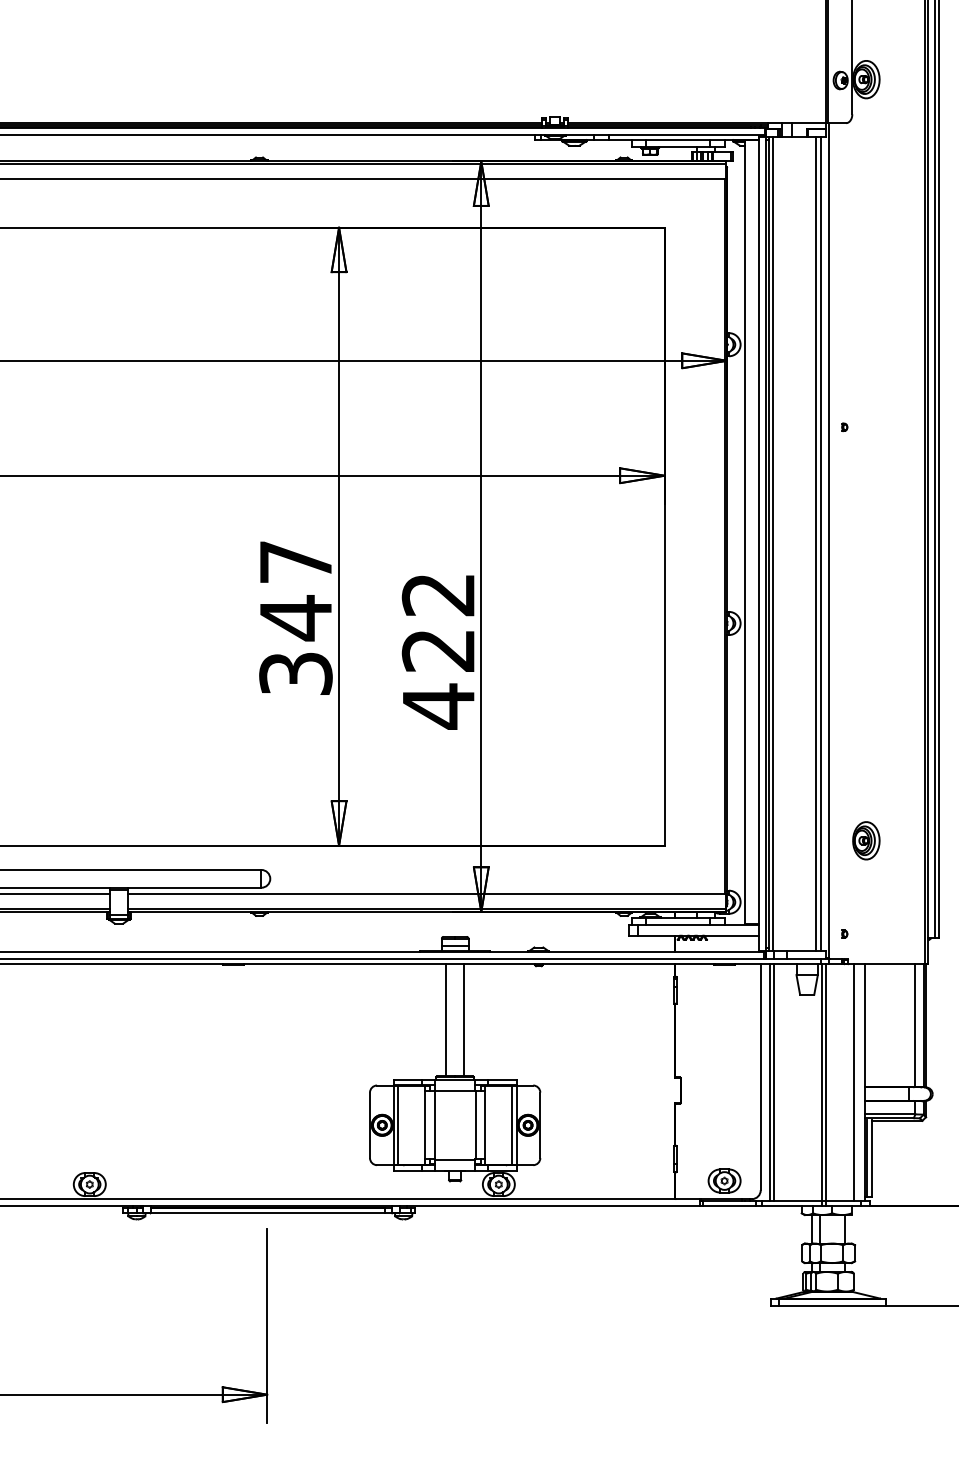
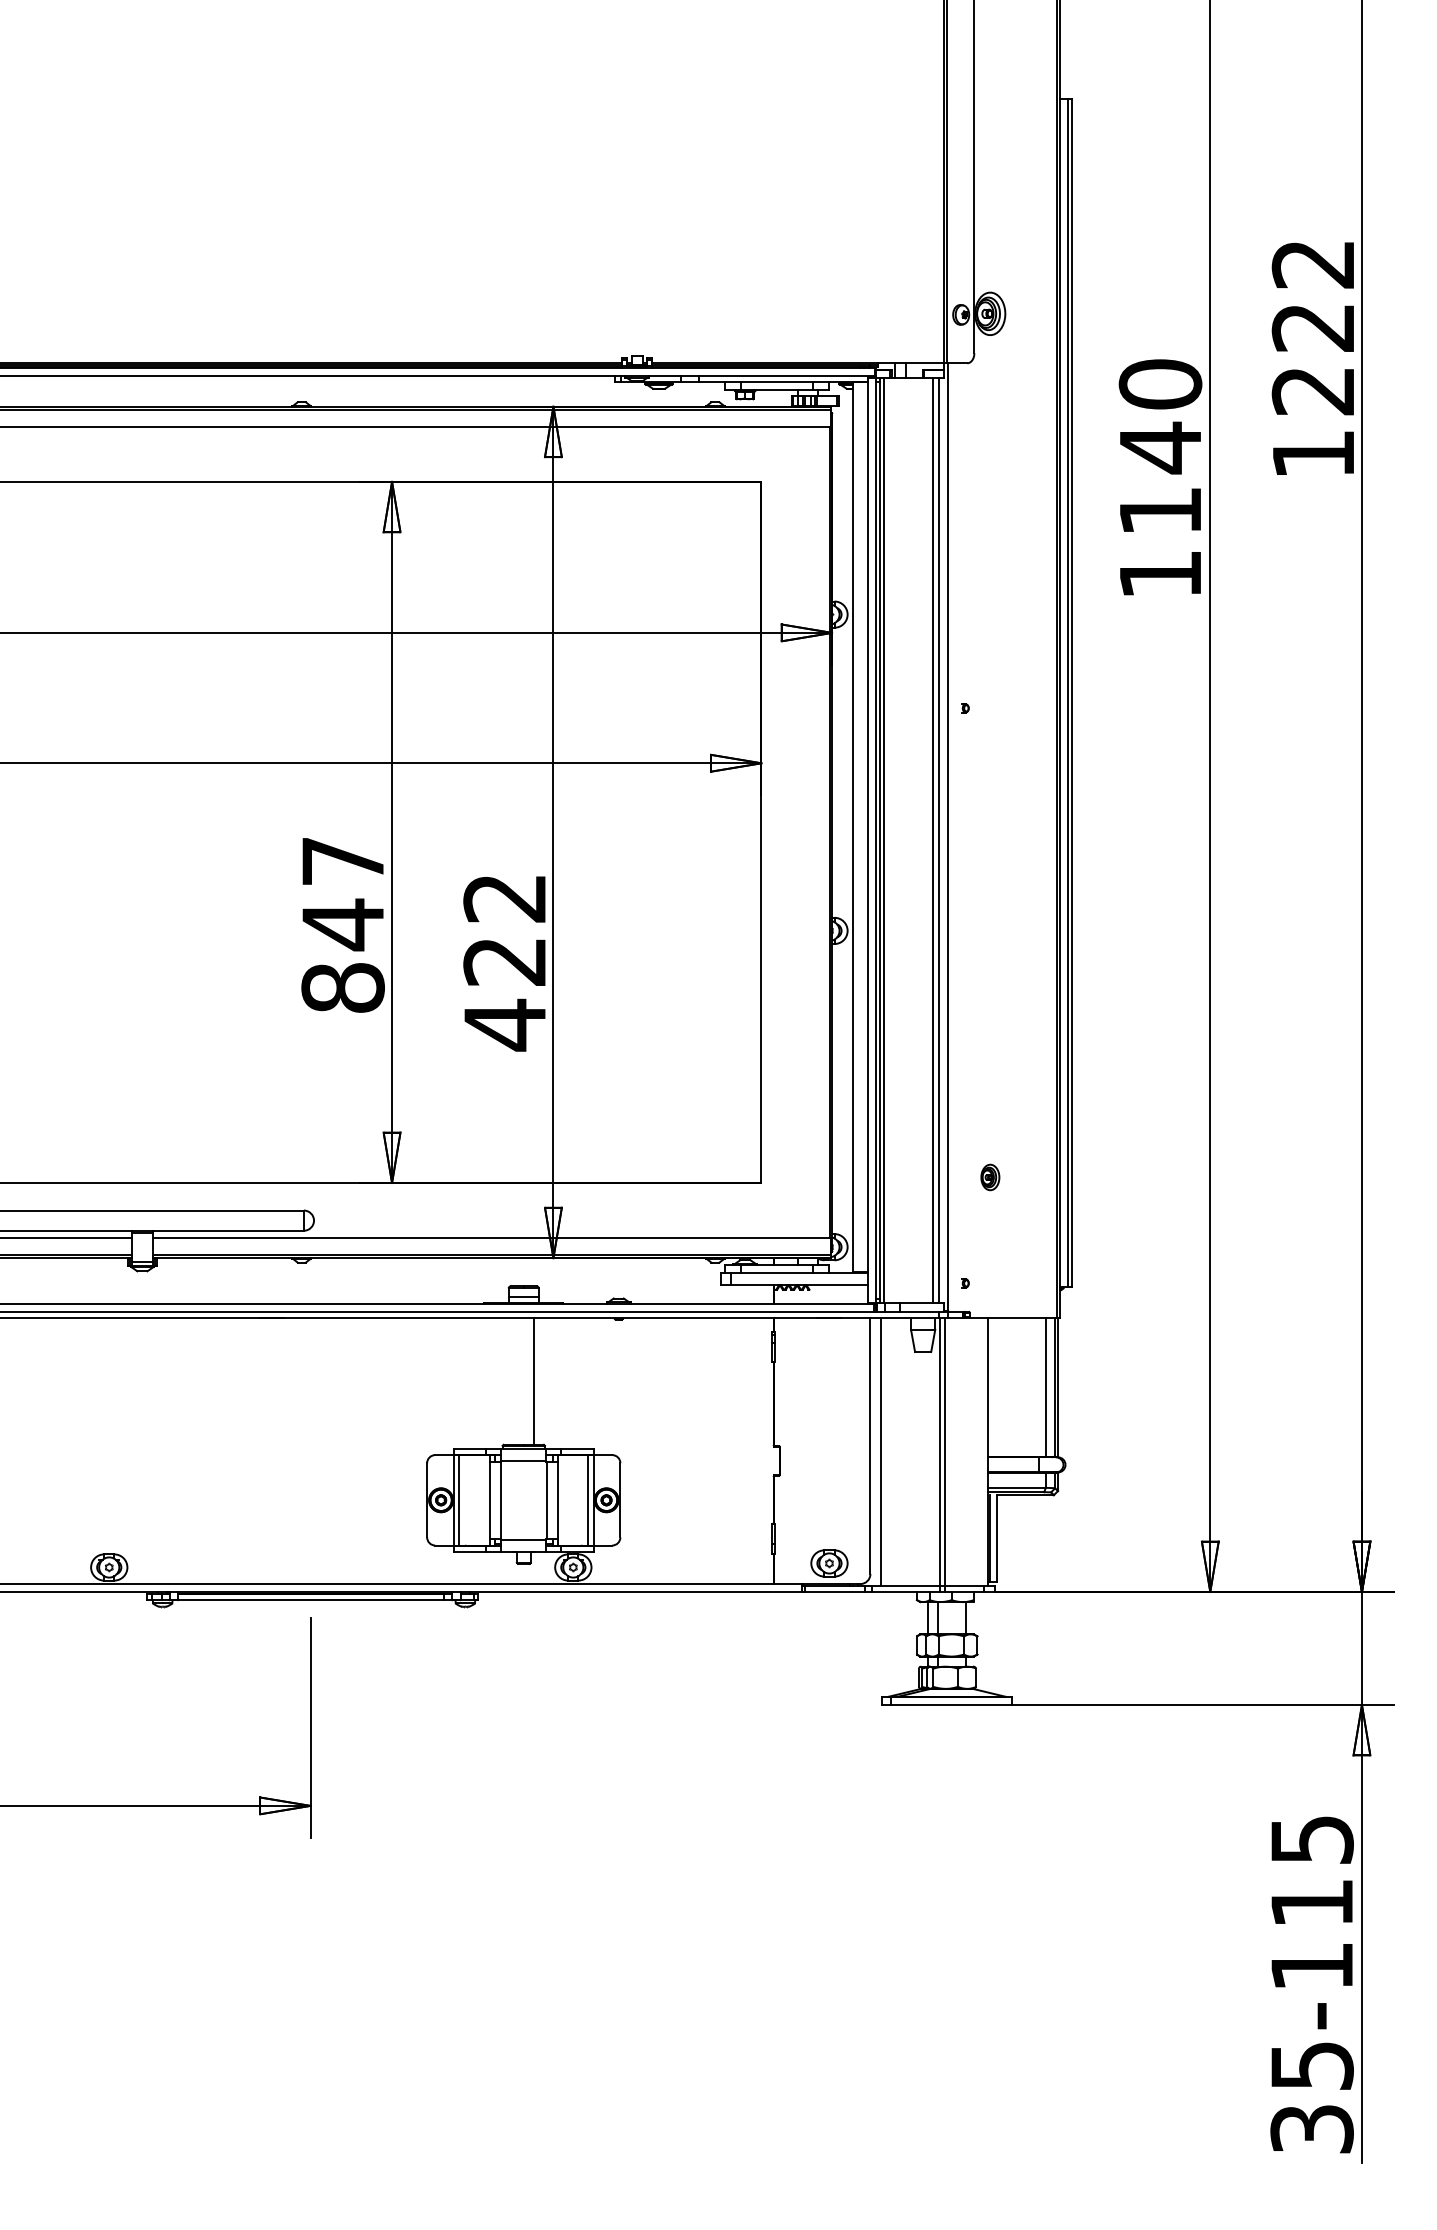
text: (295, 673) -> (342, 987), 347 -> 847
part: (866, 840) -> (990, 1177), size x0.6
line: (446, 1019) -> (513, 1380), removed
line: (773, 1082) -> (885, 1451), removed
line: (854, 1082) -> (976, 1451), removed

